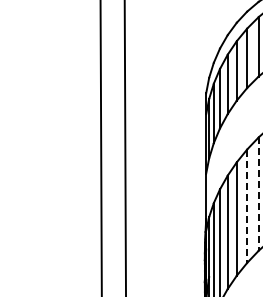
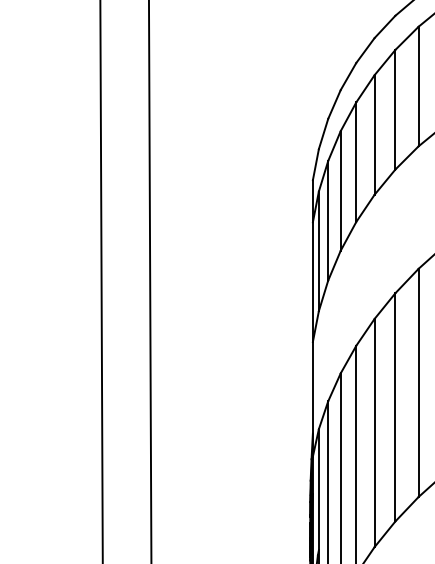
line: (258, 194) -> (418, 383), dashed -> solid
line: (247, 206) -> (396, 407), dashed -> solid

